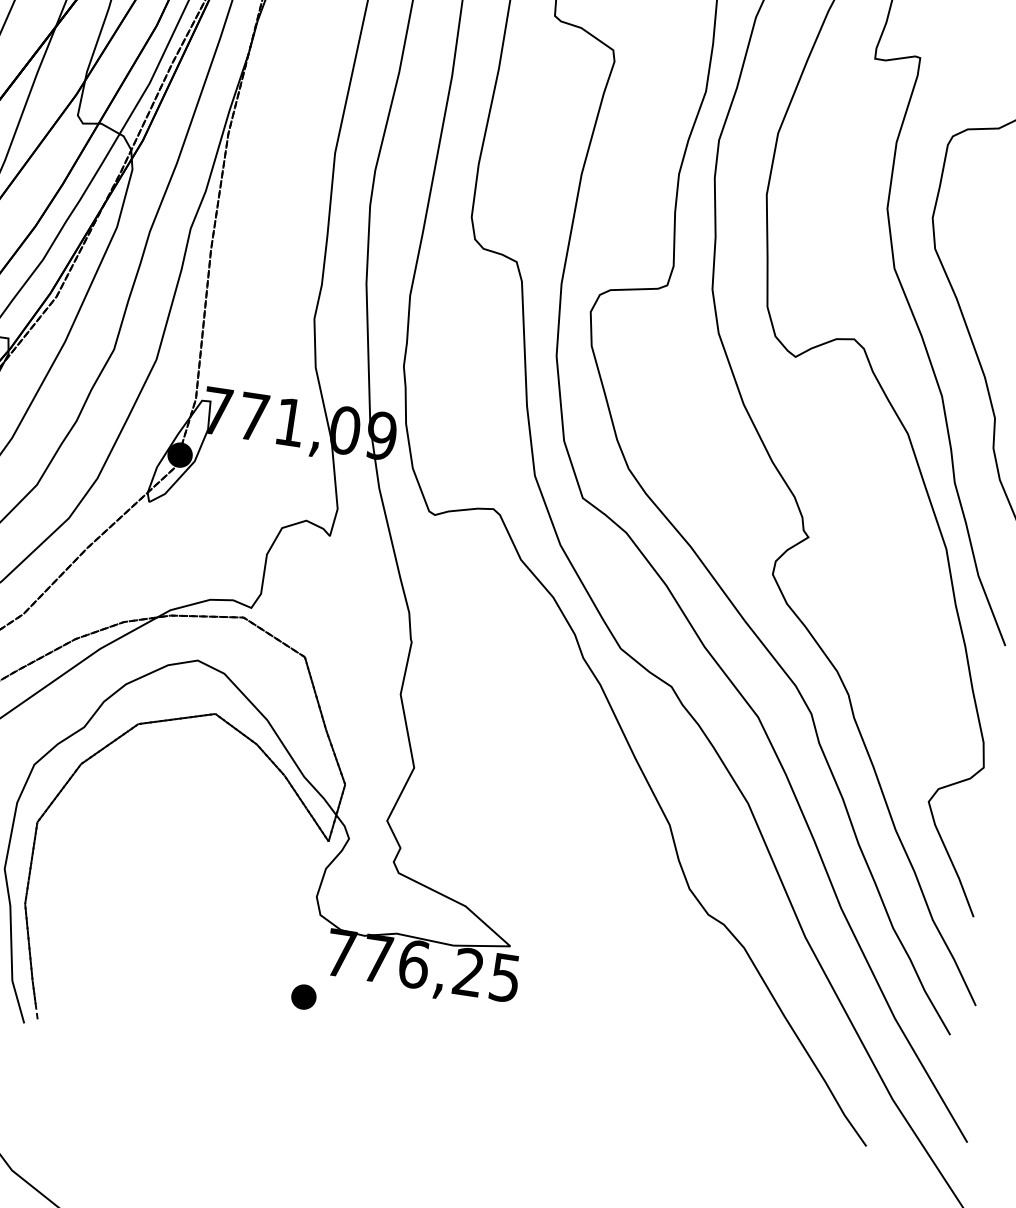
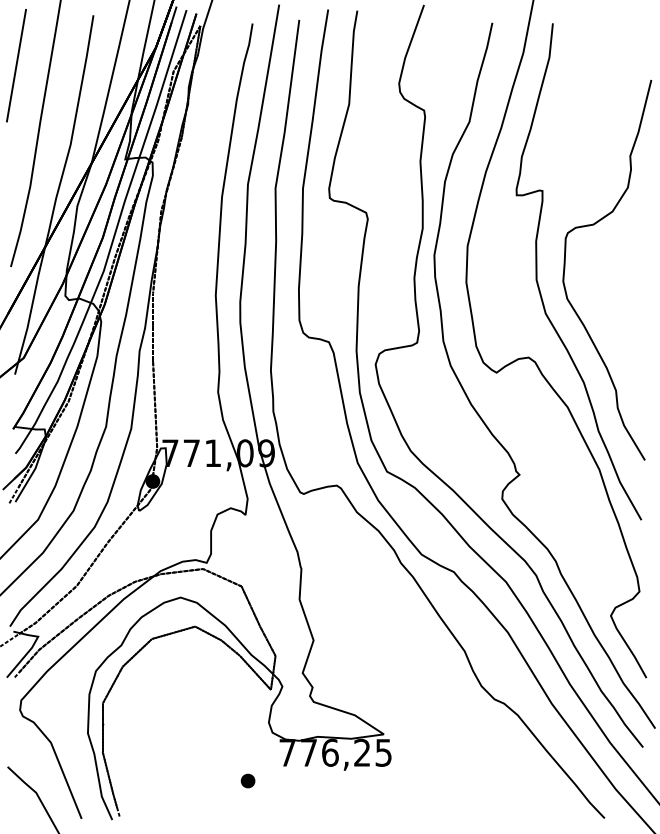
part: (303, 995) -> (247, 780), moved

